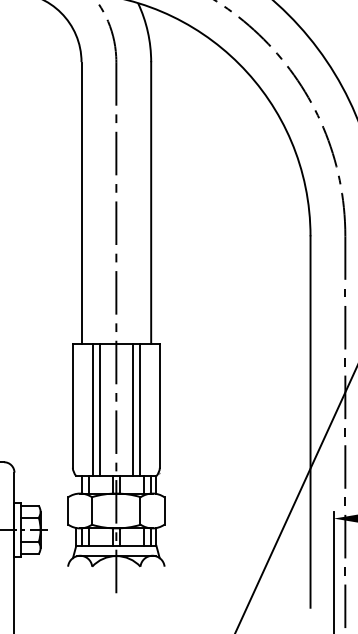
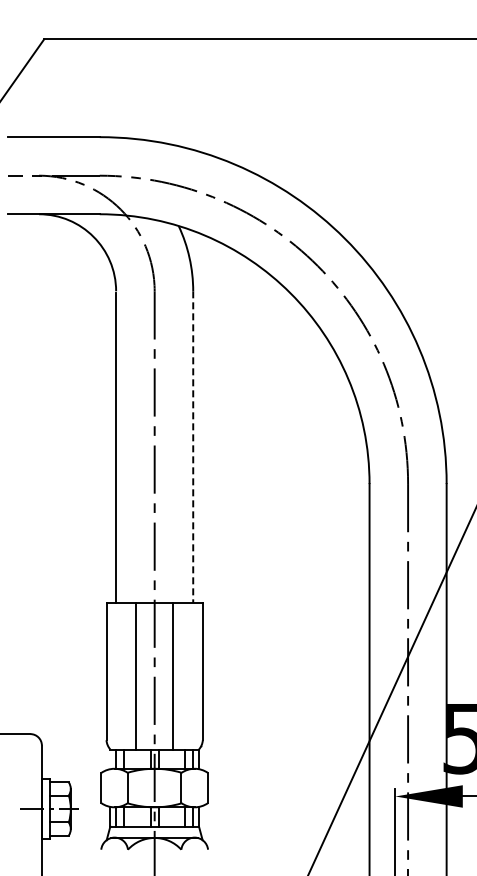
line: (151, 203) -> (193, 447), solid -> dashed
line: (92, 410) -> (128, 676), removed
line: (139, 410) -> (180, 676), removed

